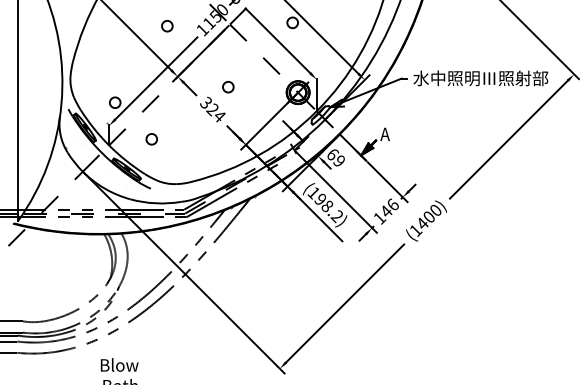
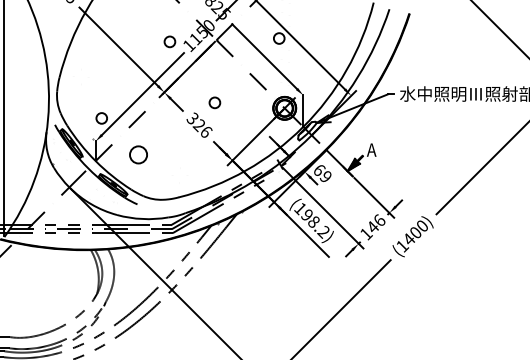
circle: (167, 26) -> (170, 42), moved
text: (219, 116) -> (206, 132), 324 -> 326
circle: (151, 139) -> (138, 155), size x1.6

